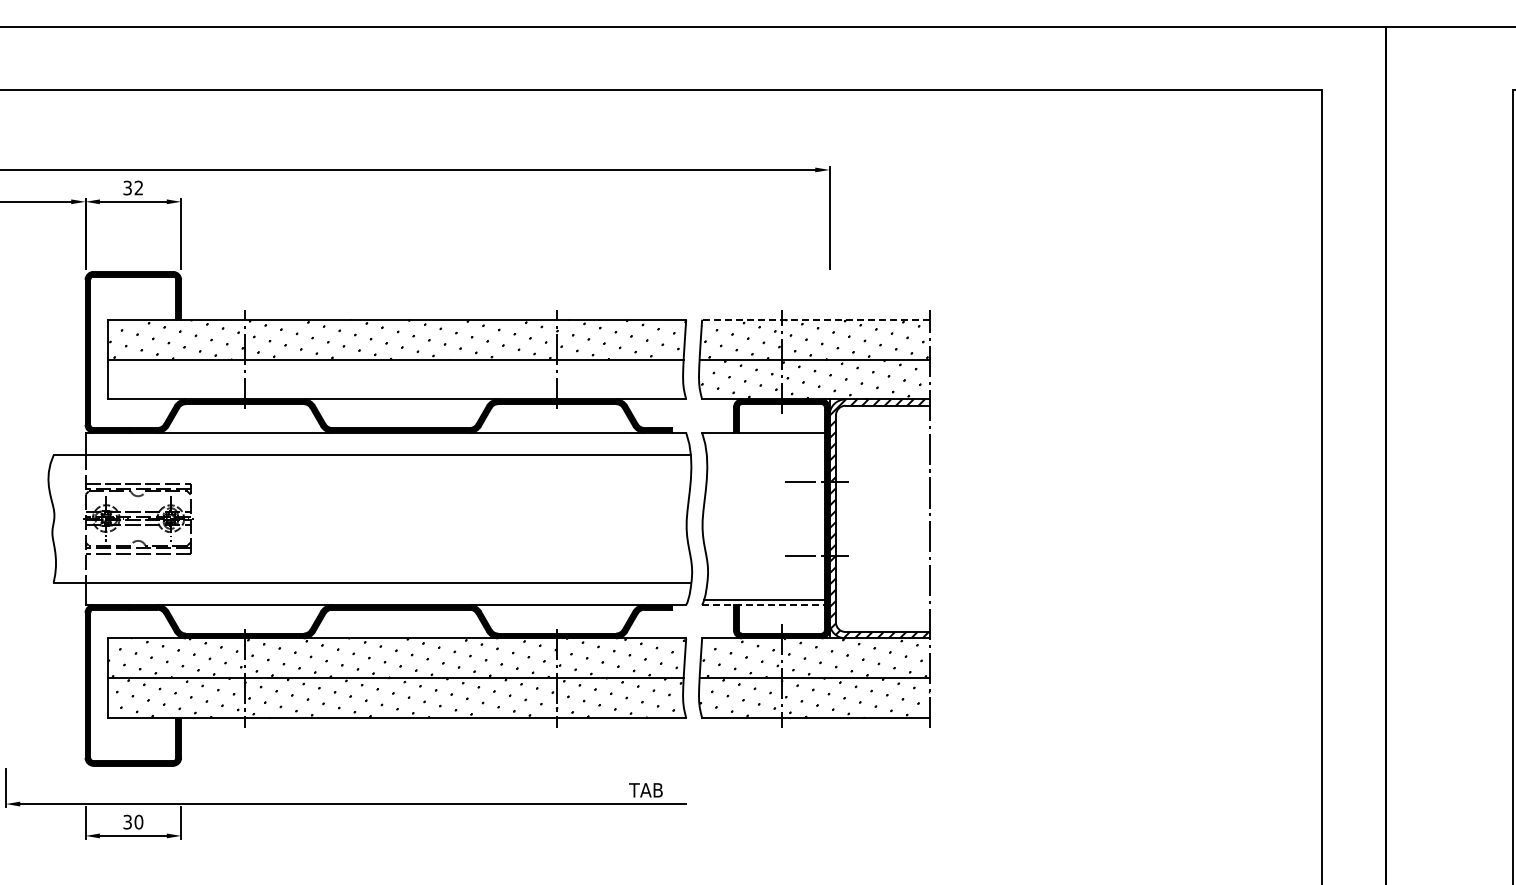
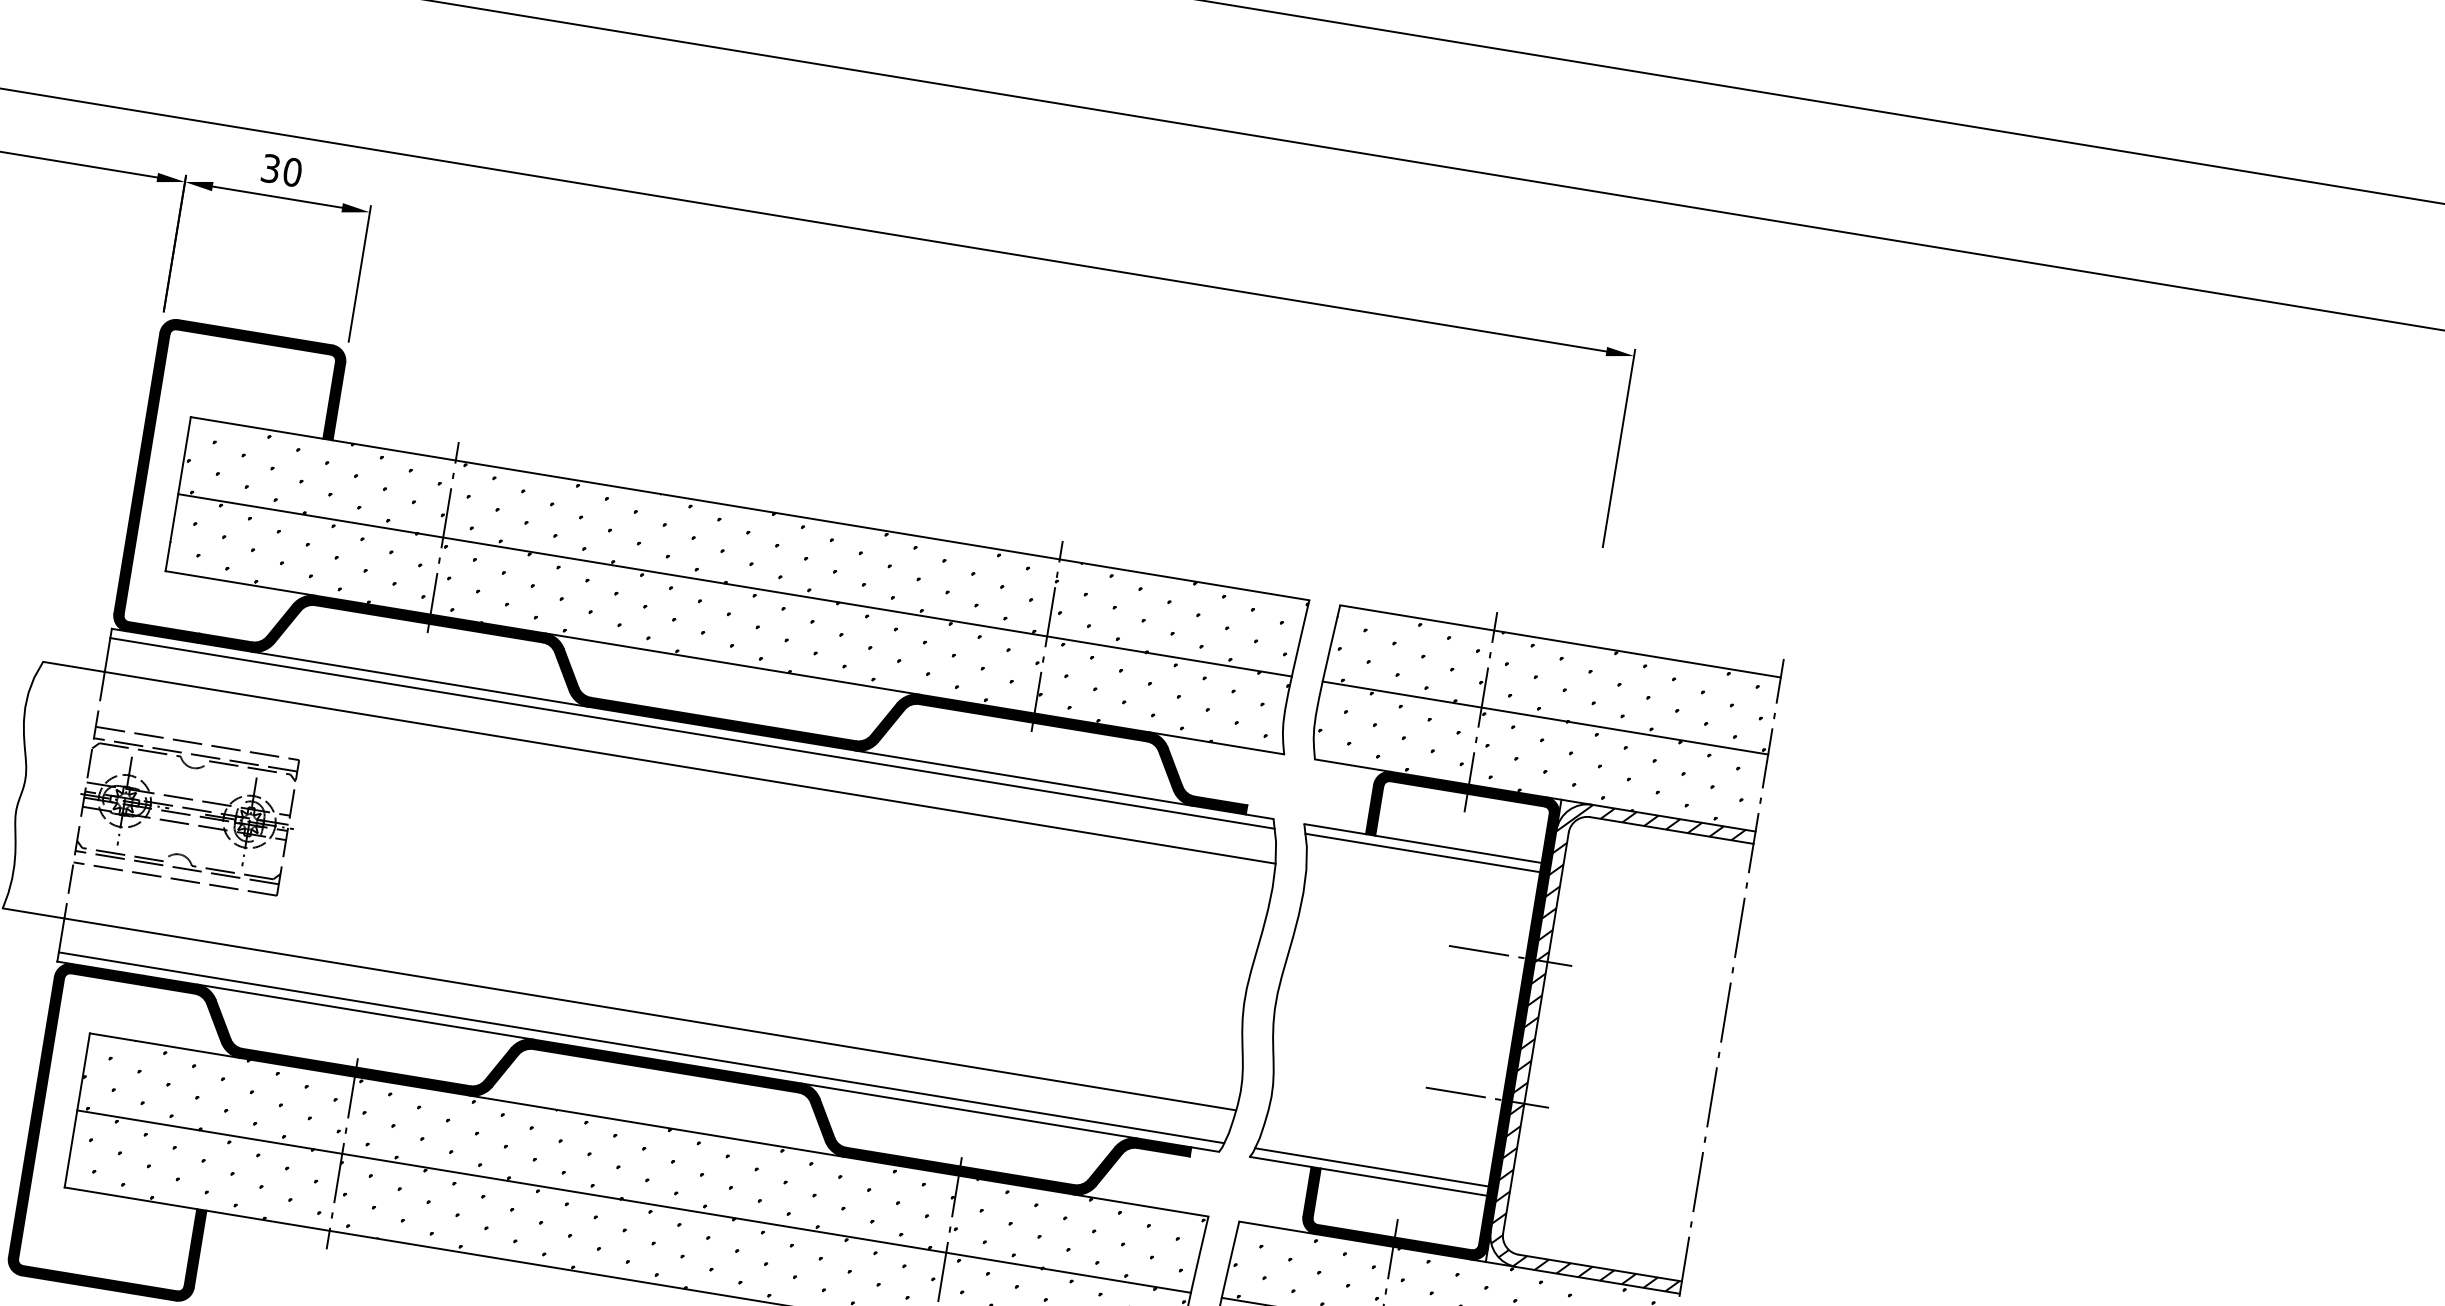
text: (138, 187) -> (291, 171), 32 -> 30
line: (816, 319) -> (1561, 641), dashed -> solid
hatch: (395, 379) -> (728, 623), added
line: (386, 437) -> (692, 733), added
line: (763, 437) -> (1421, 852), added
line: (386, 600) -> (640, 1048), added
line: (763, 604) -> (1368, 1175), dashed -> solid

